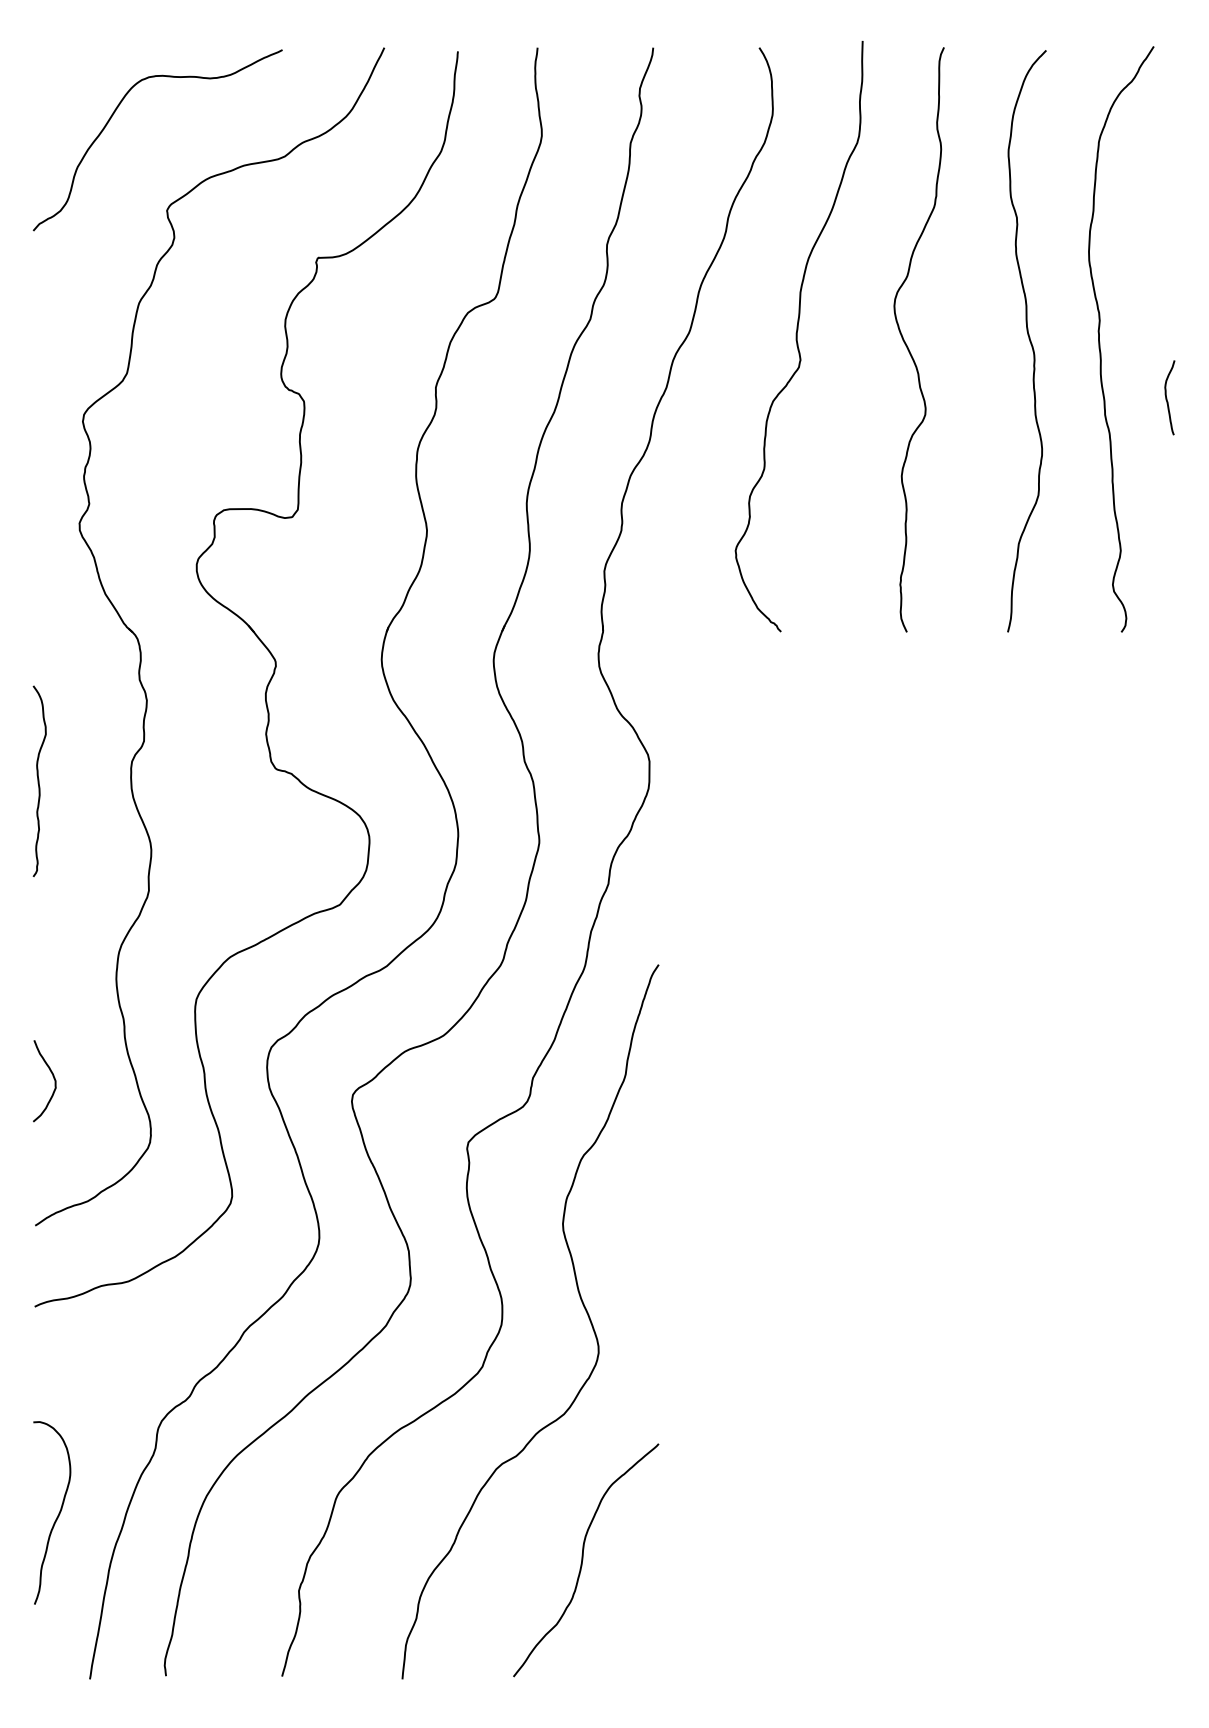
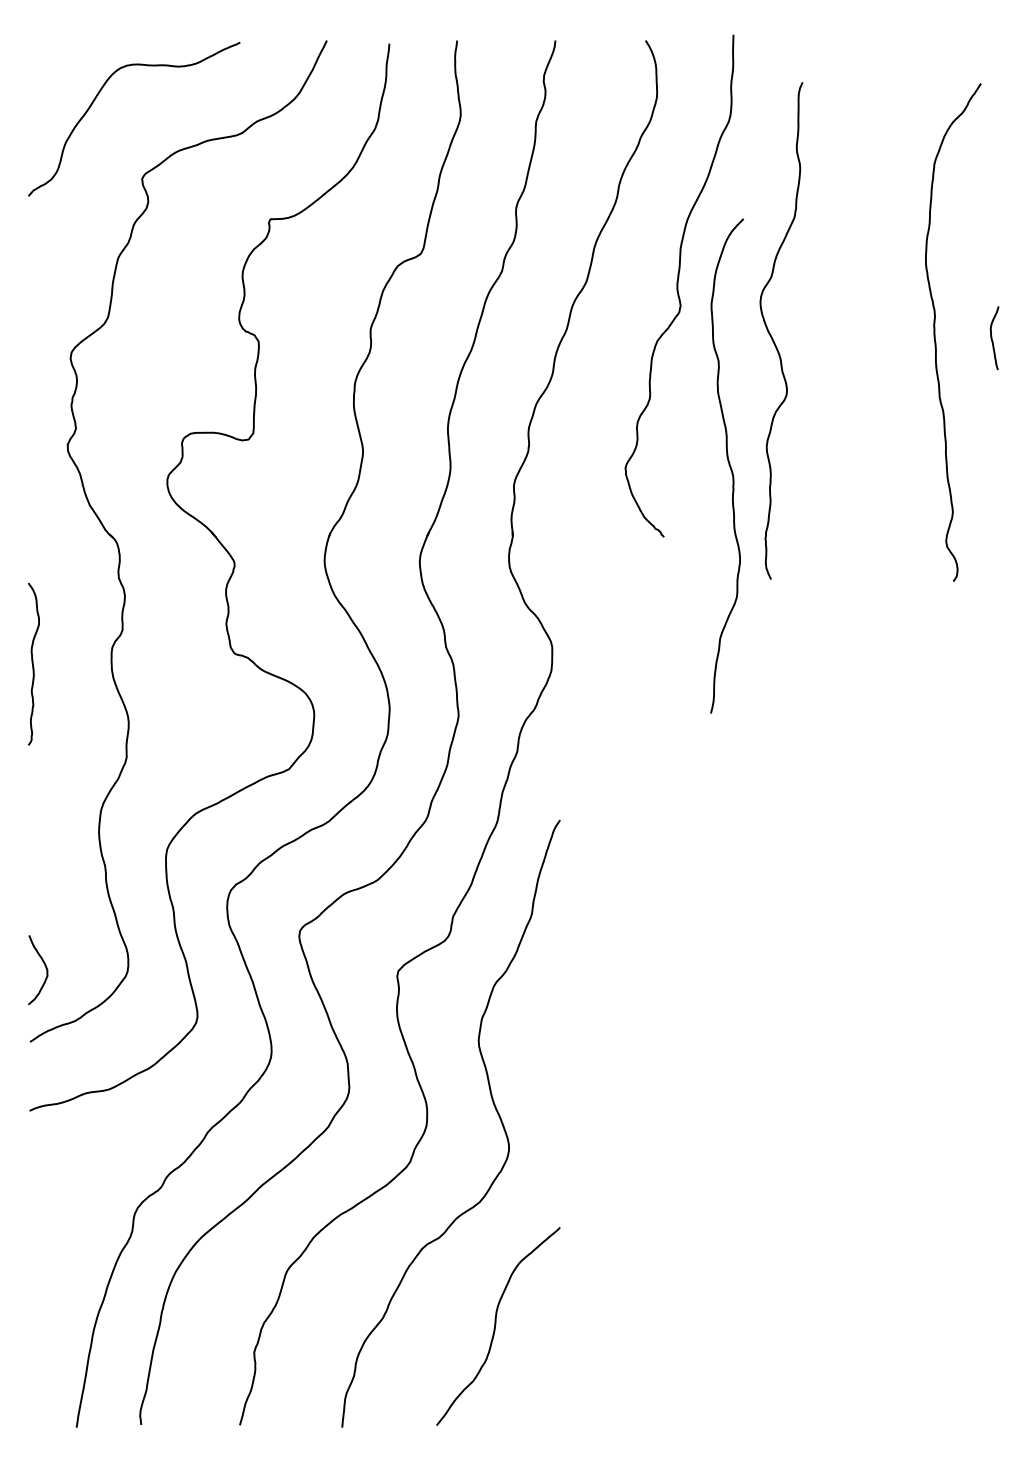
curve: (1028, 339) -> (728, 464), moved
curve: (1100, 339) -> (935, 332), moved
curve: (907, 344) -> (771, 334), moved
curve: (53, 1079) -> (45, 968), moved
curve: (56, 1515) -> (48, 1288), removed

